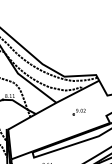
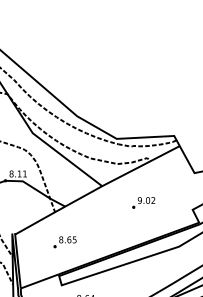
part: (35, 133) -> (64, 241), added

